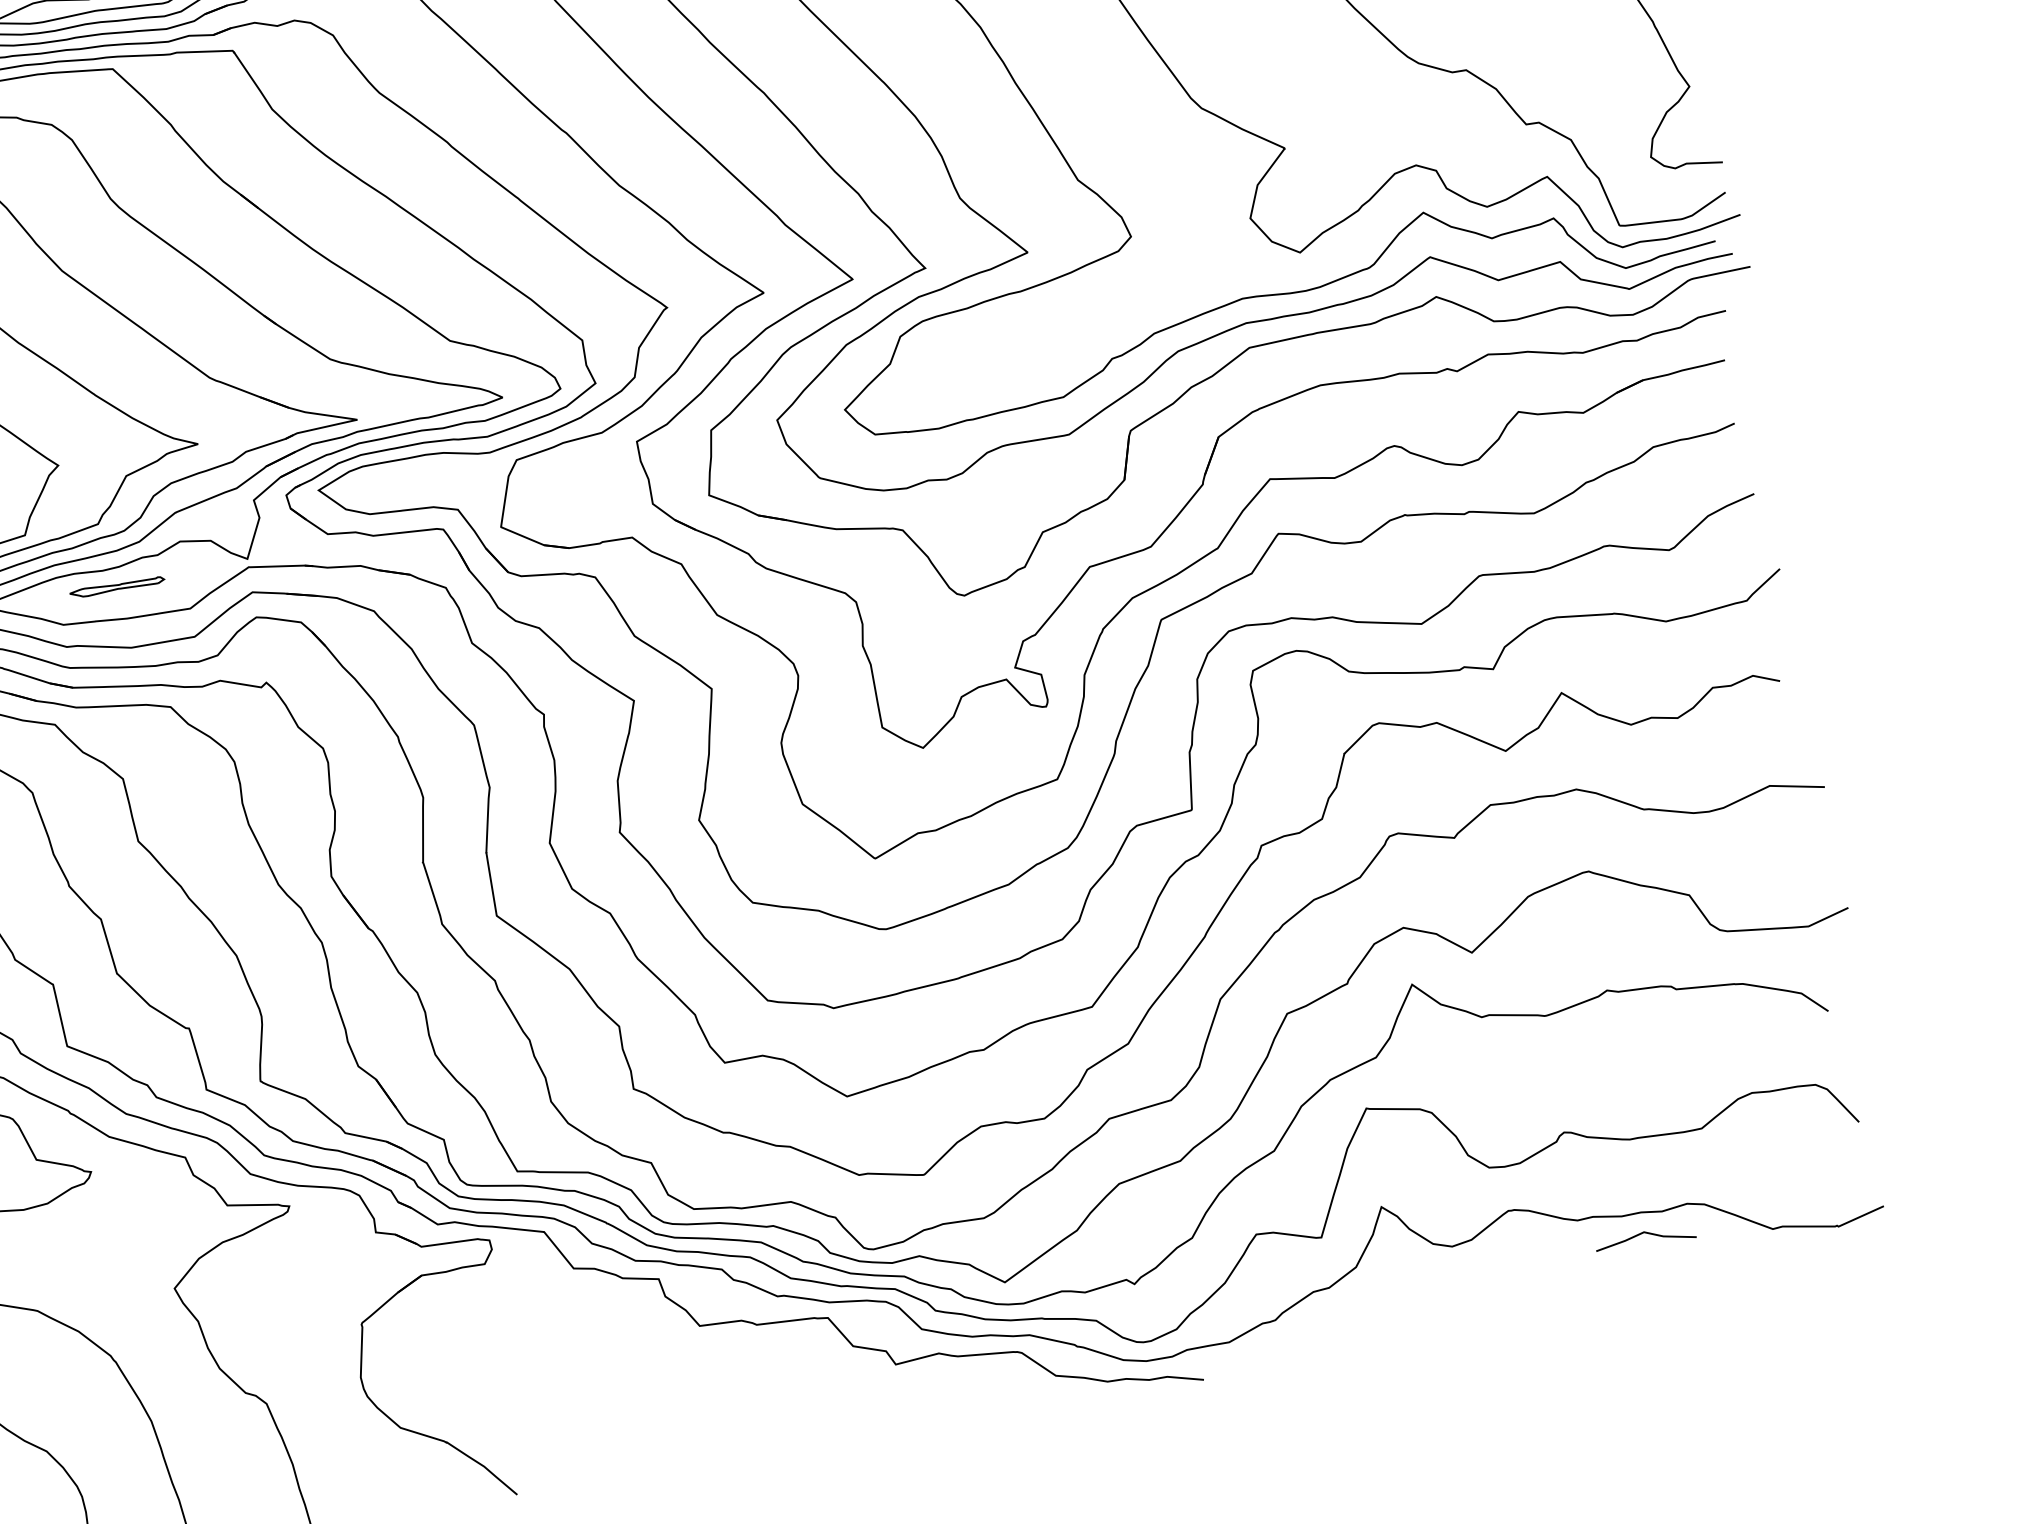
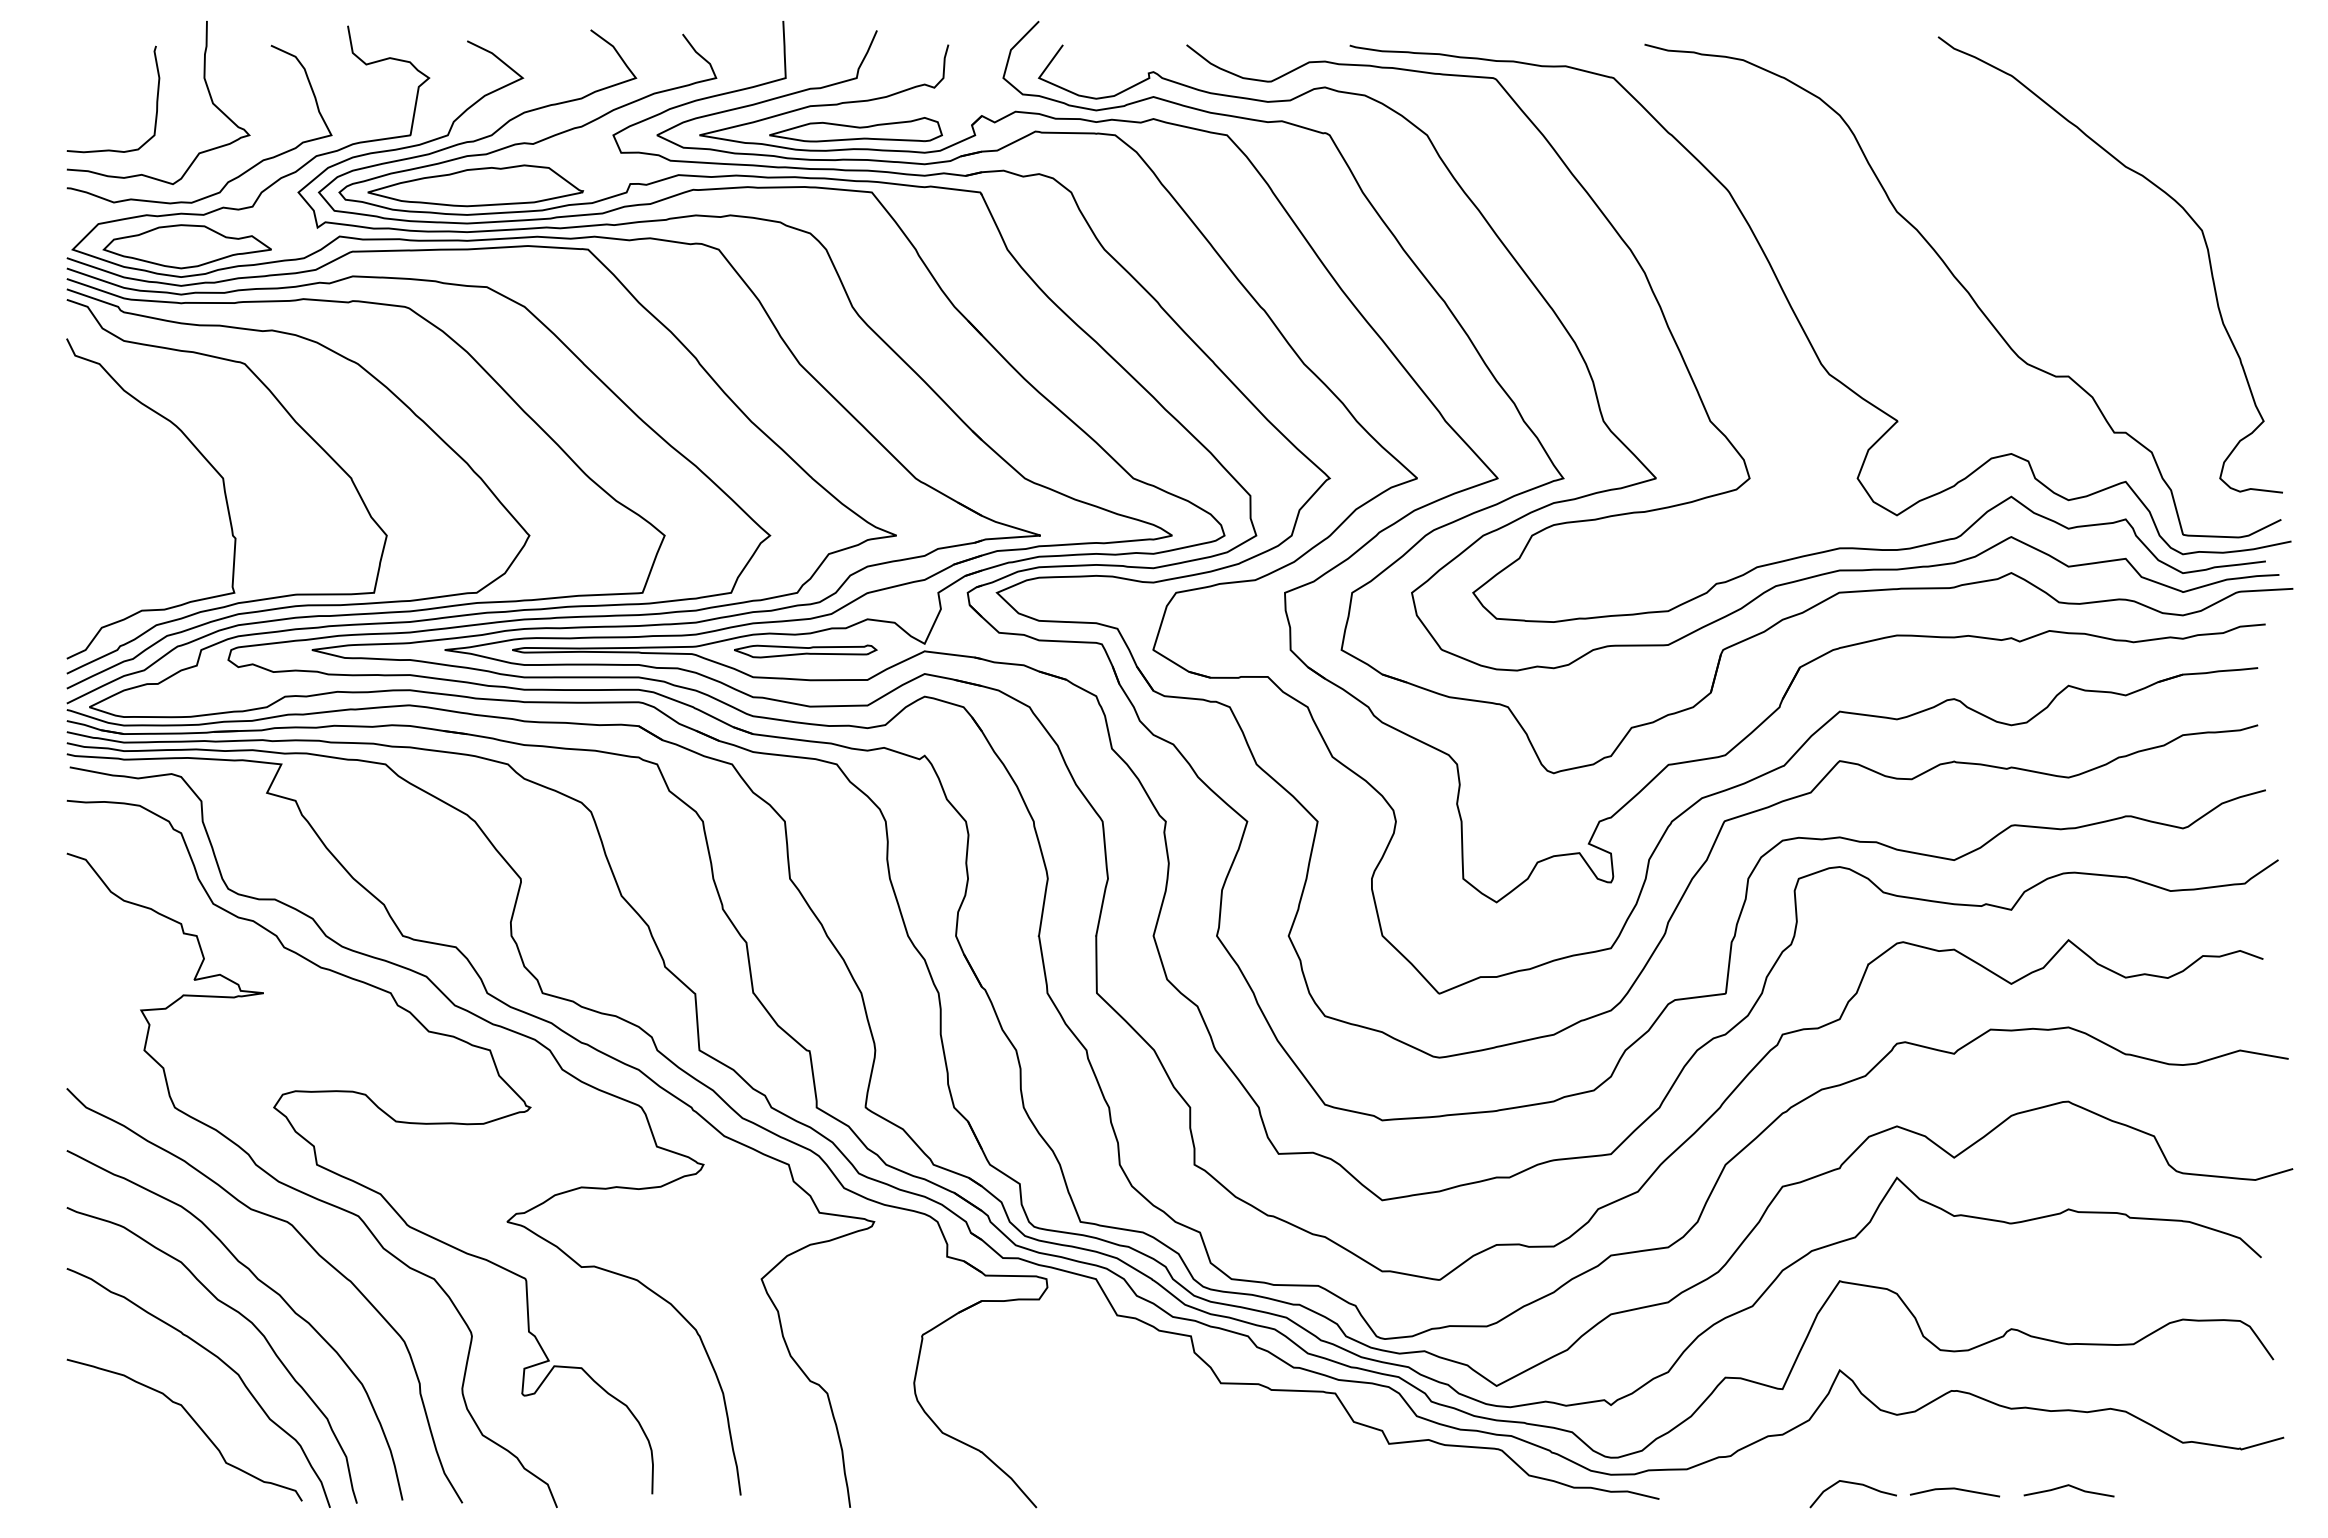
part: (117, 587) -> (805, 651), size x1.67
line: (1644, 1233) -> (2068, 1486), moved
line: (1529, 1319) -> (1955, 1489), added
curve: (1415, 1330) -> (1853, 1484), added

